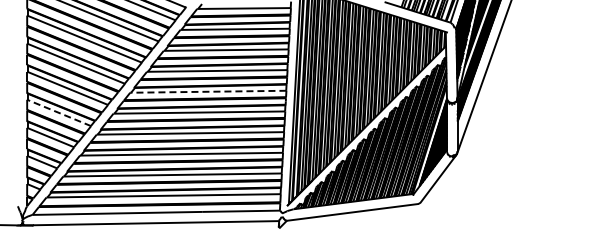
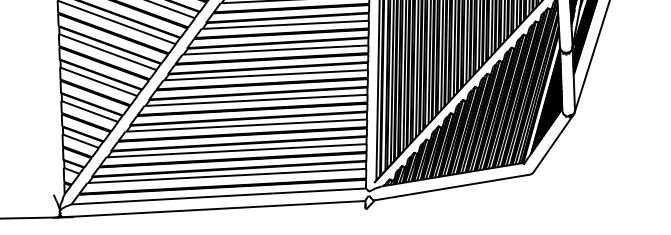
line: (207, 91) -> (274, 49), dashed -> solid
line: (59, 112) -> (99, 81), dashed -> solid

